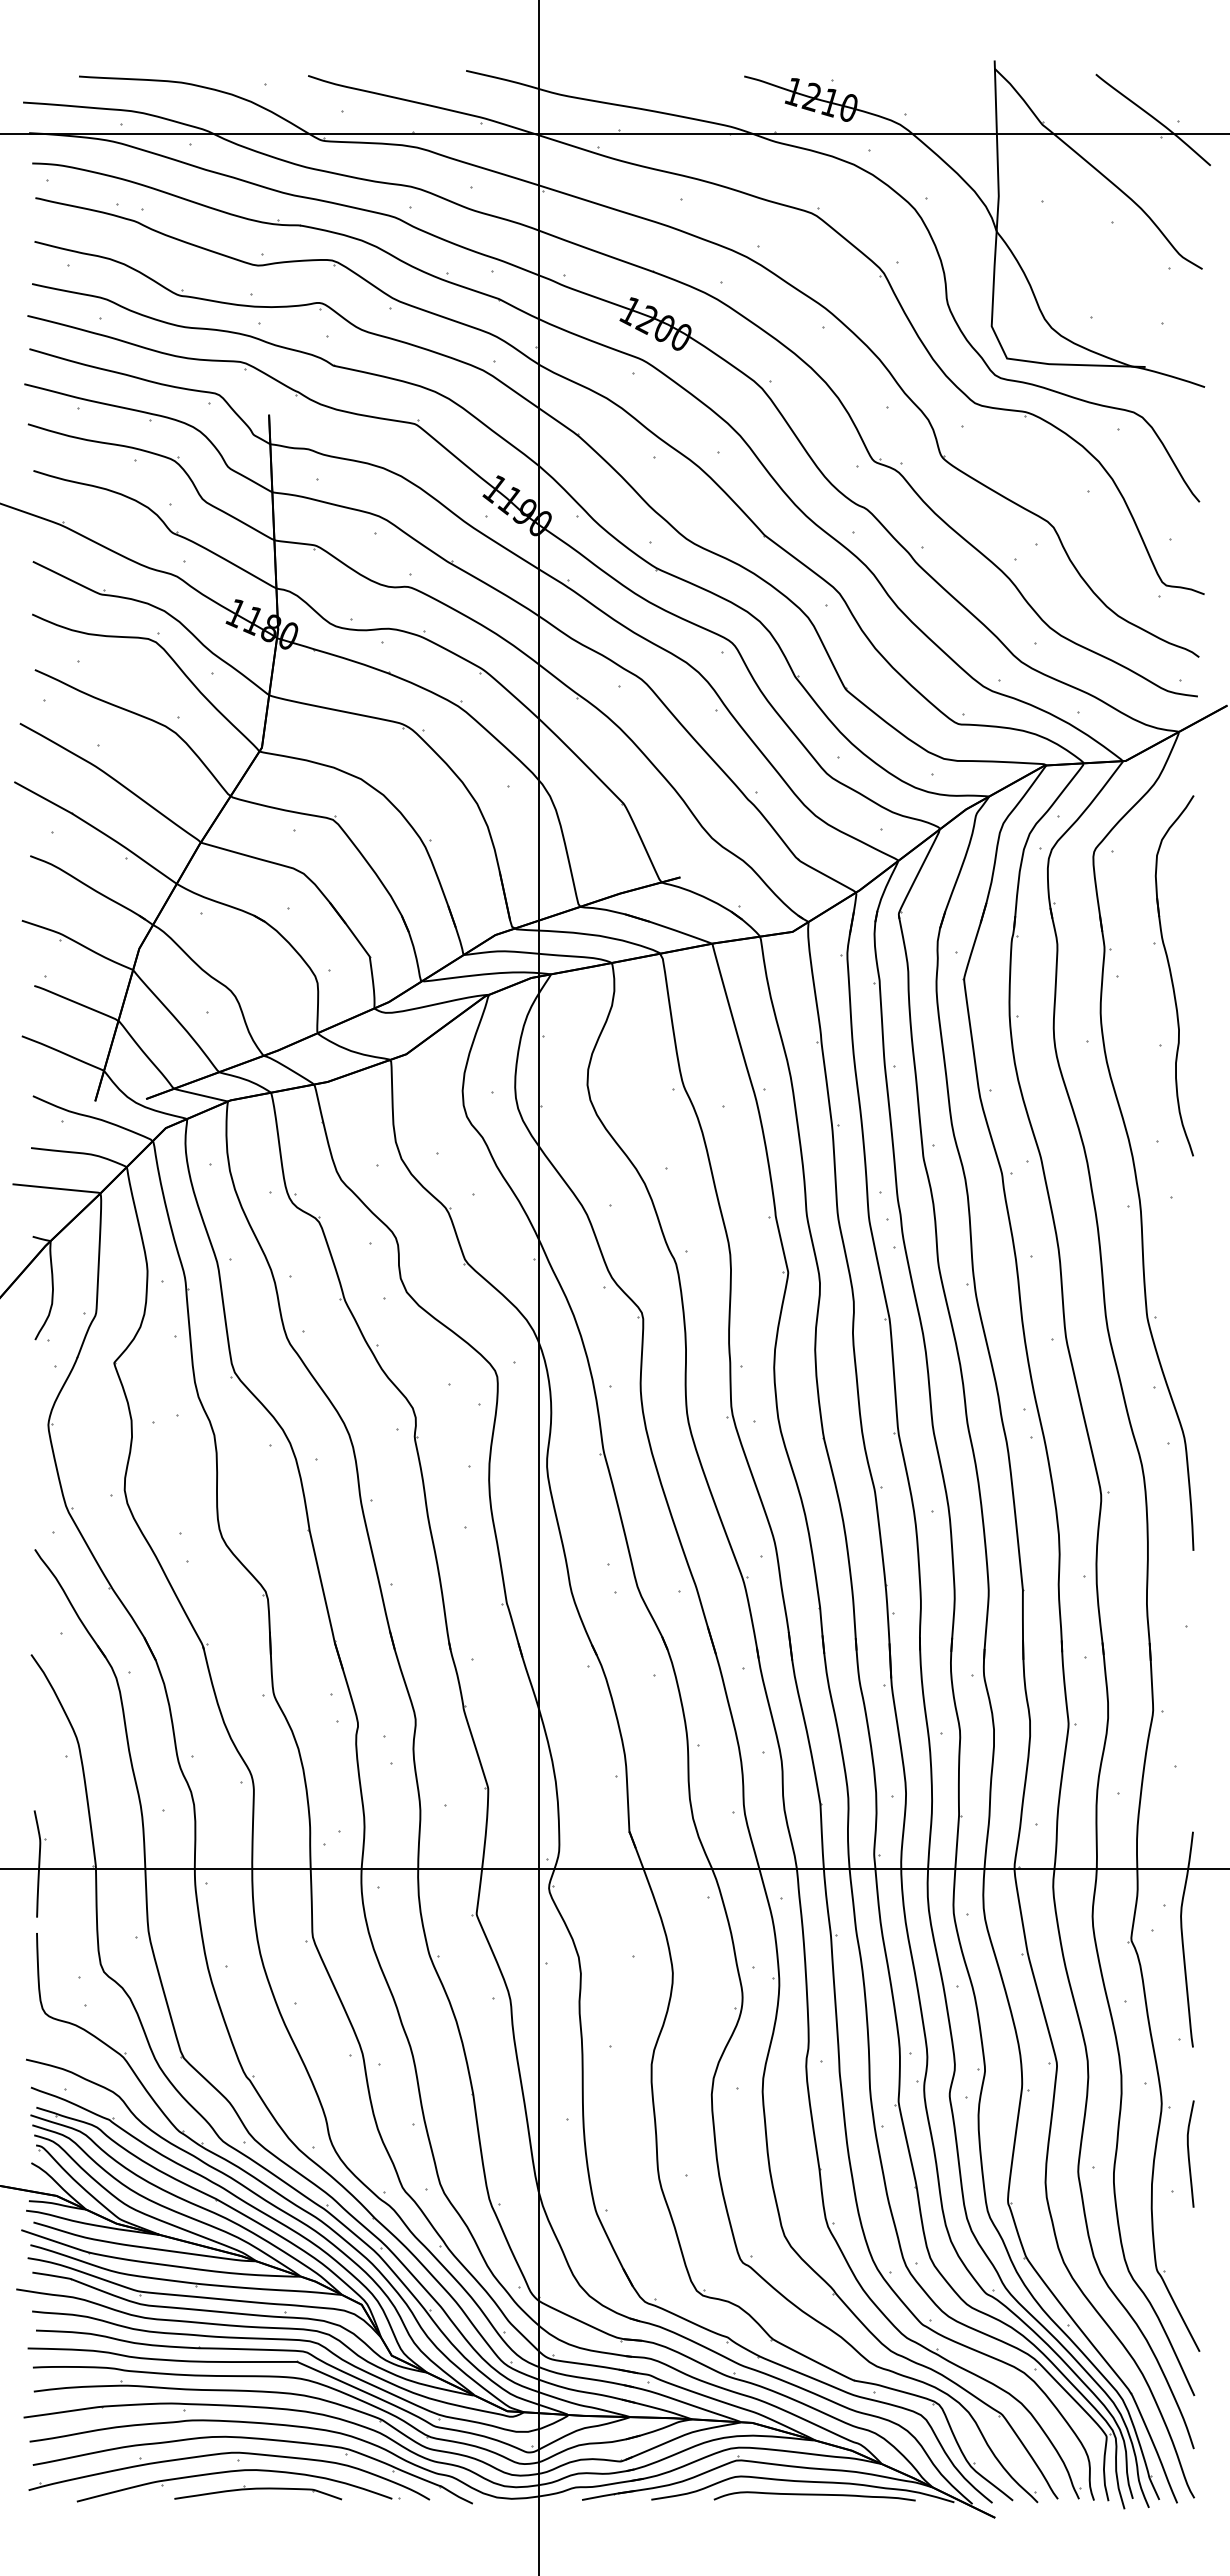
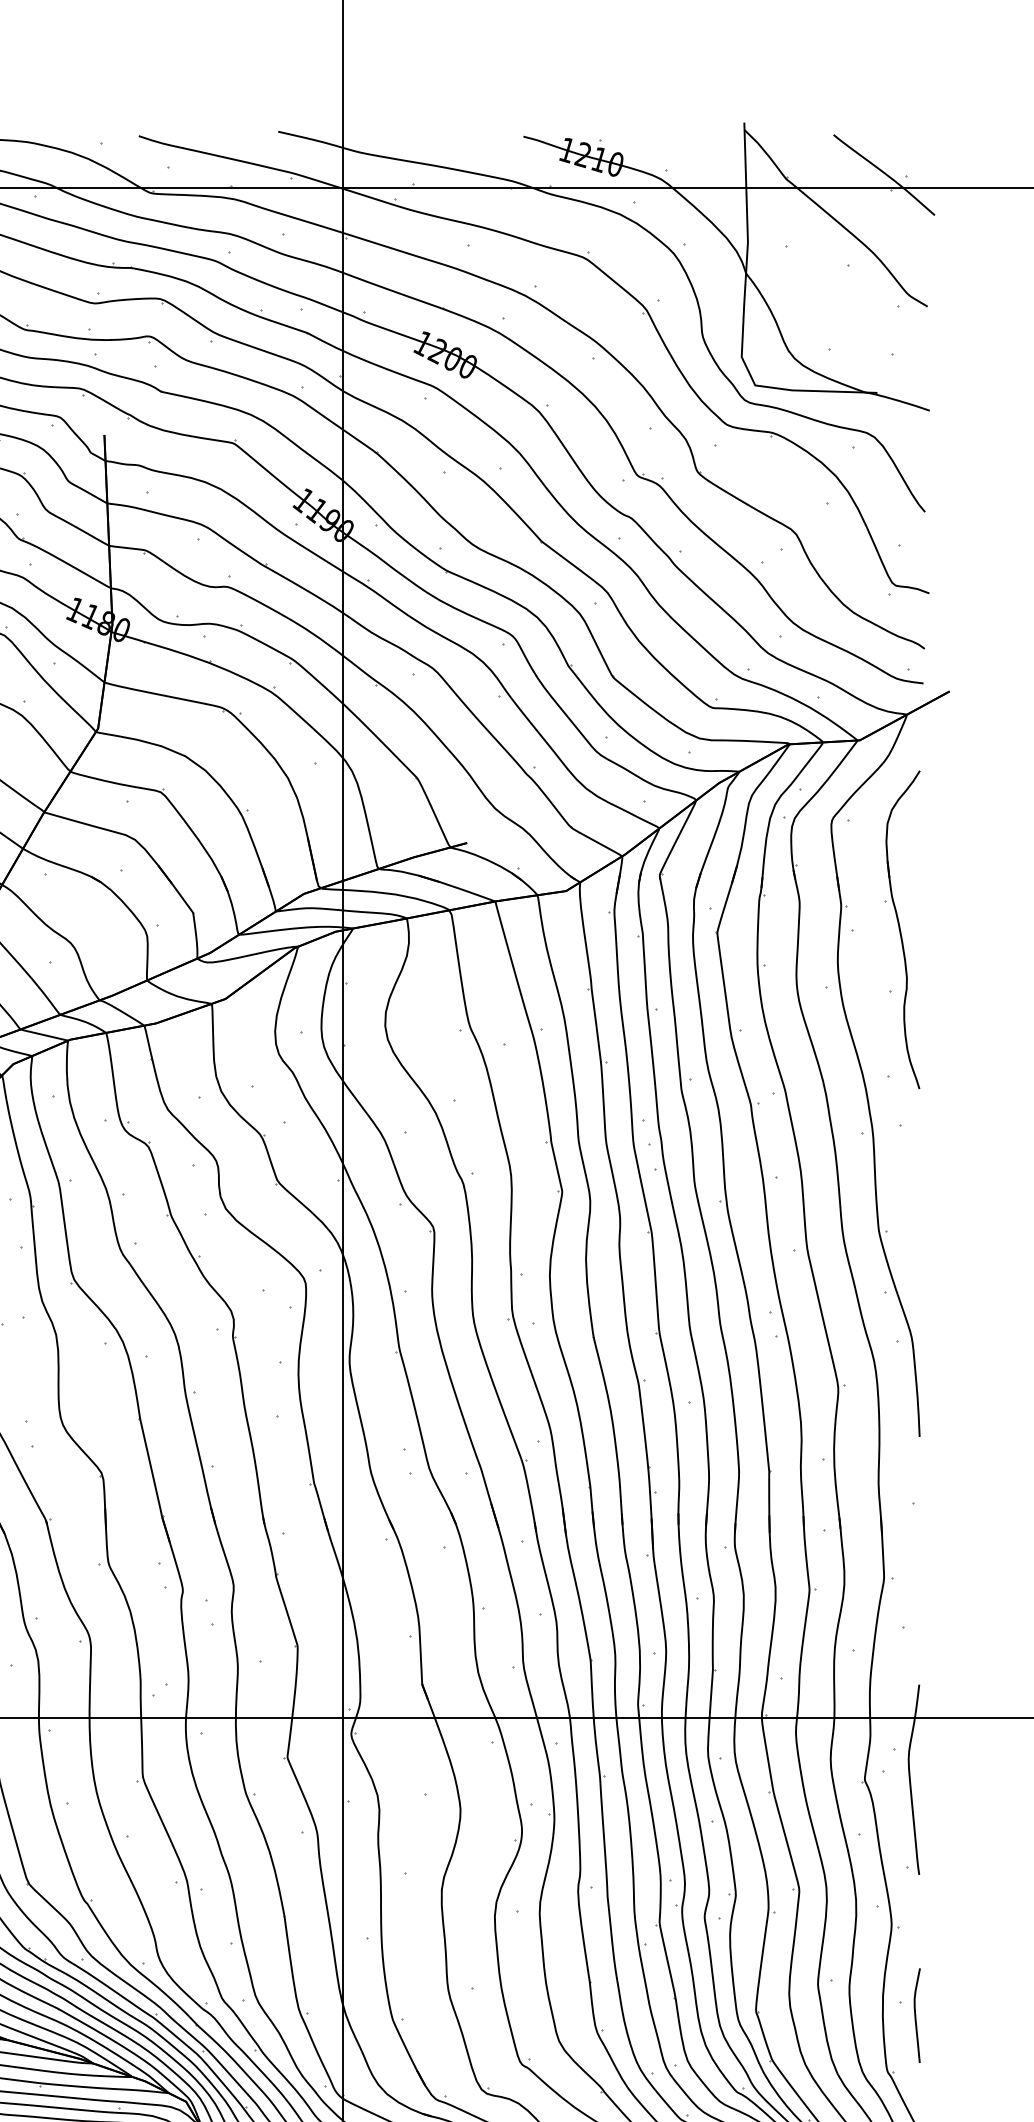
curve: (1189, 2153) -> (916, 2015), moved

